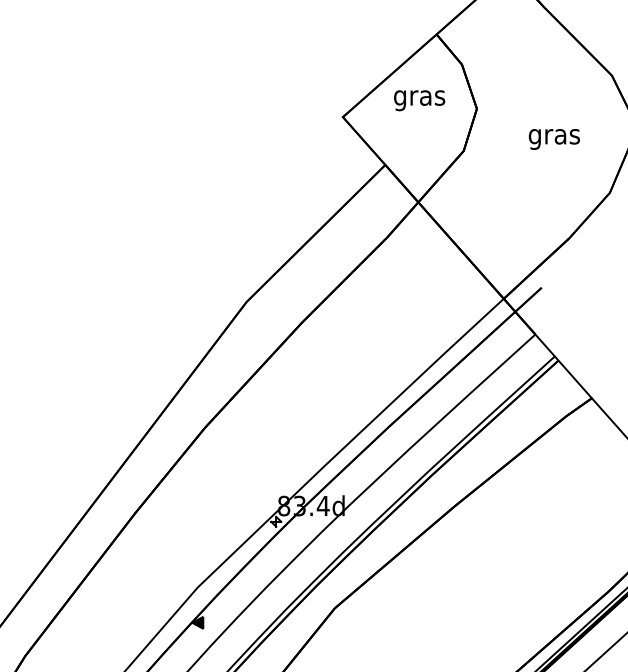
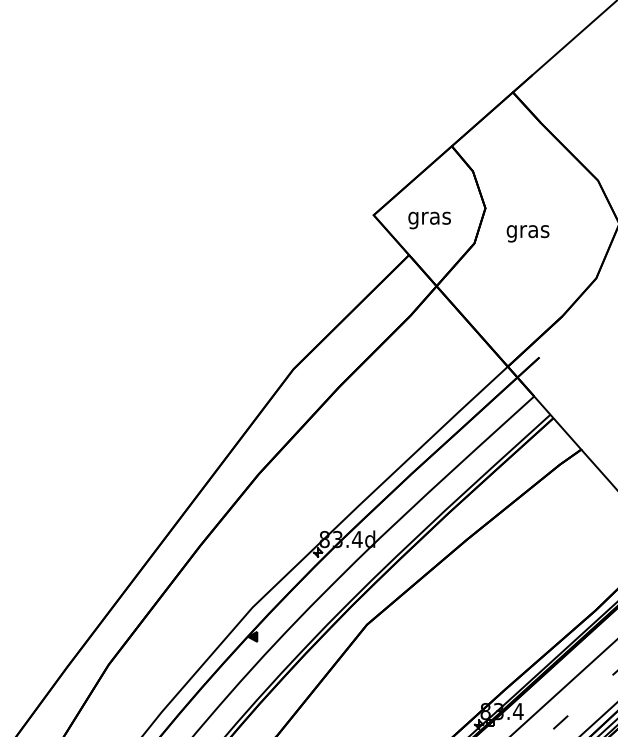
text: (419, 100) -> (429, 220), moved
text: (553, 139) -> (527, 233), moved

